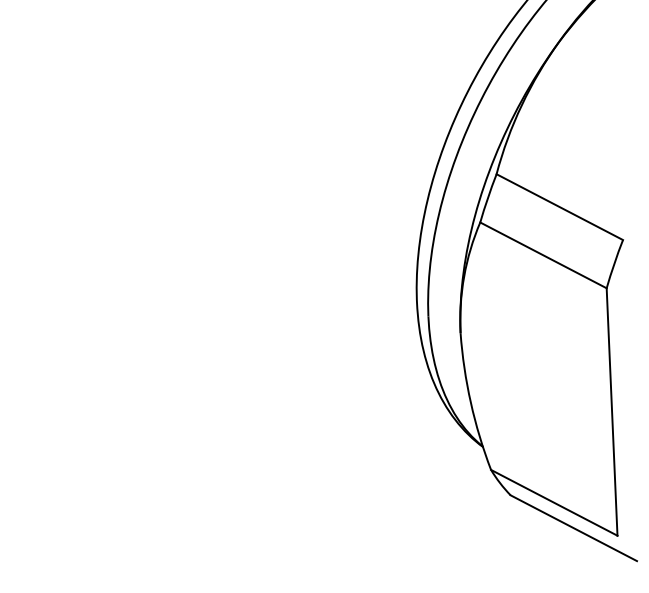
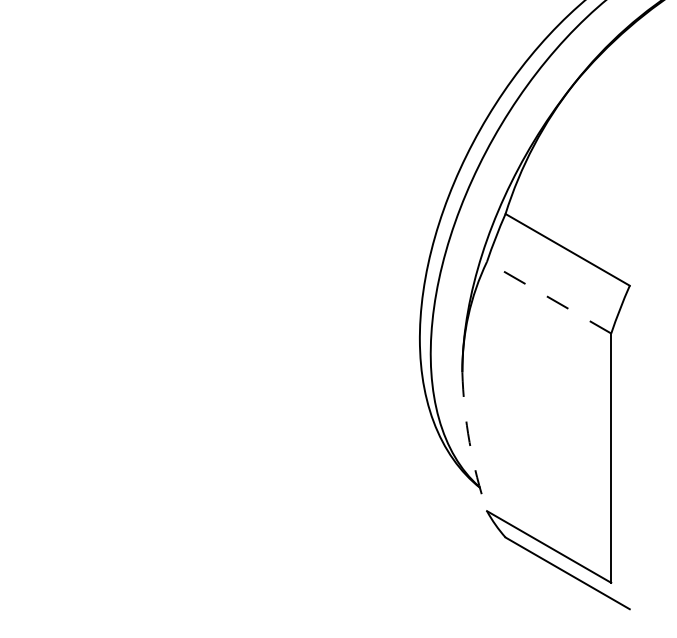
line: (543, 255) -> (549, 297), solid -> dashed
arc: (470, 402) -> (469, 442), solid -> dashed

